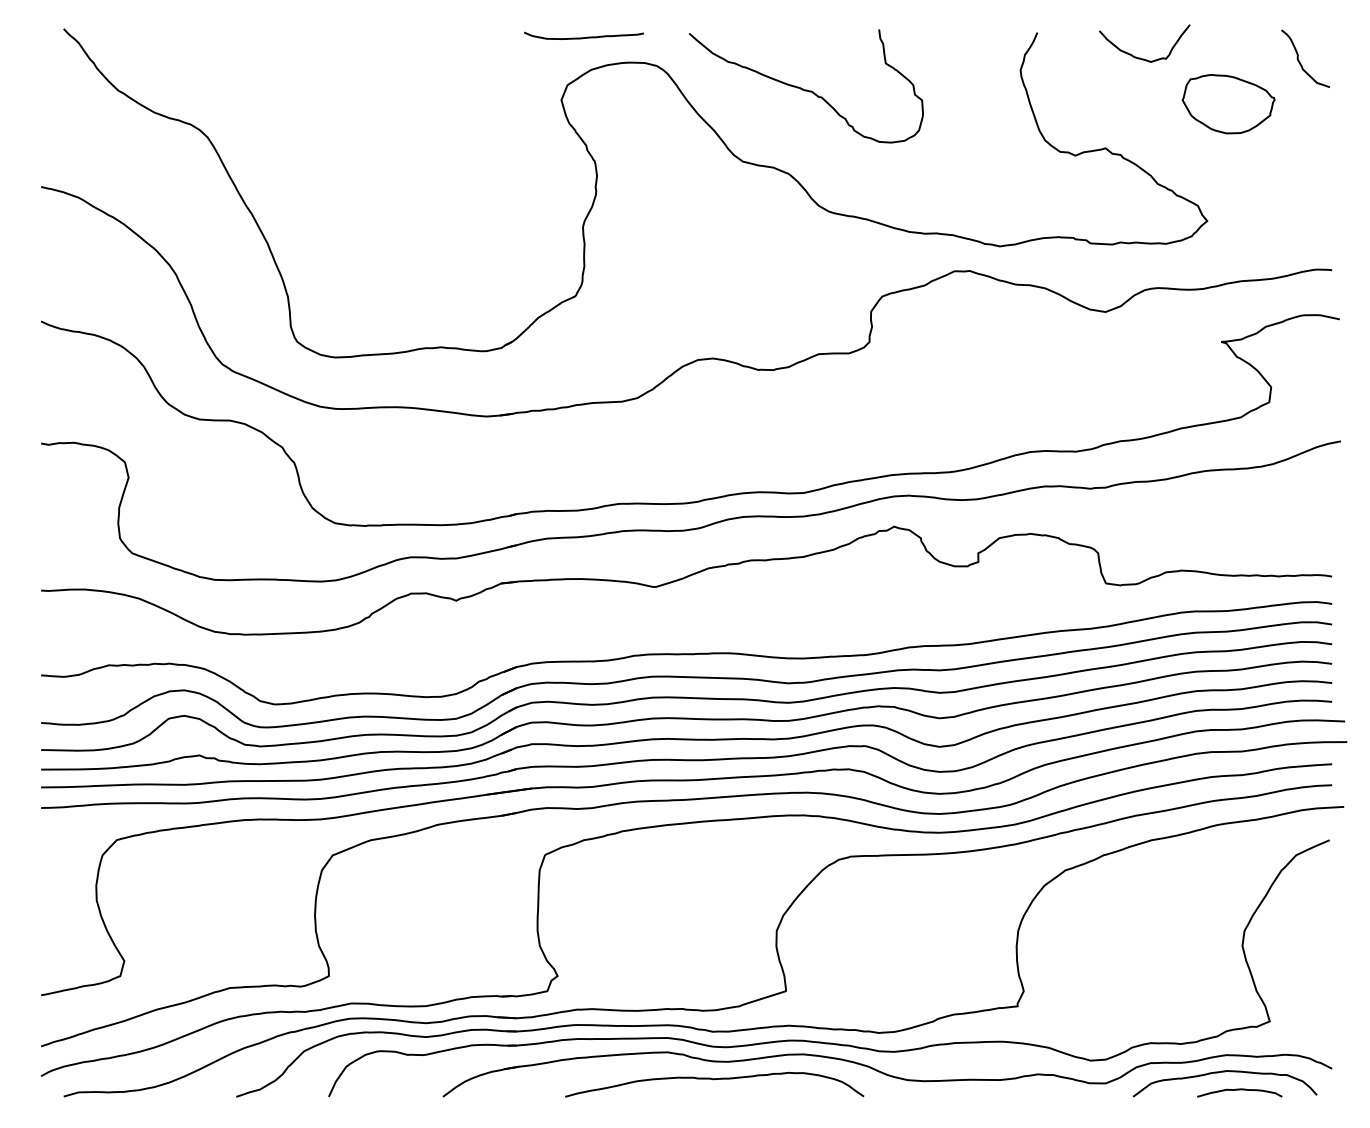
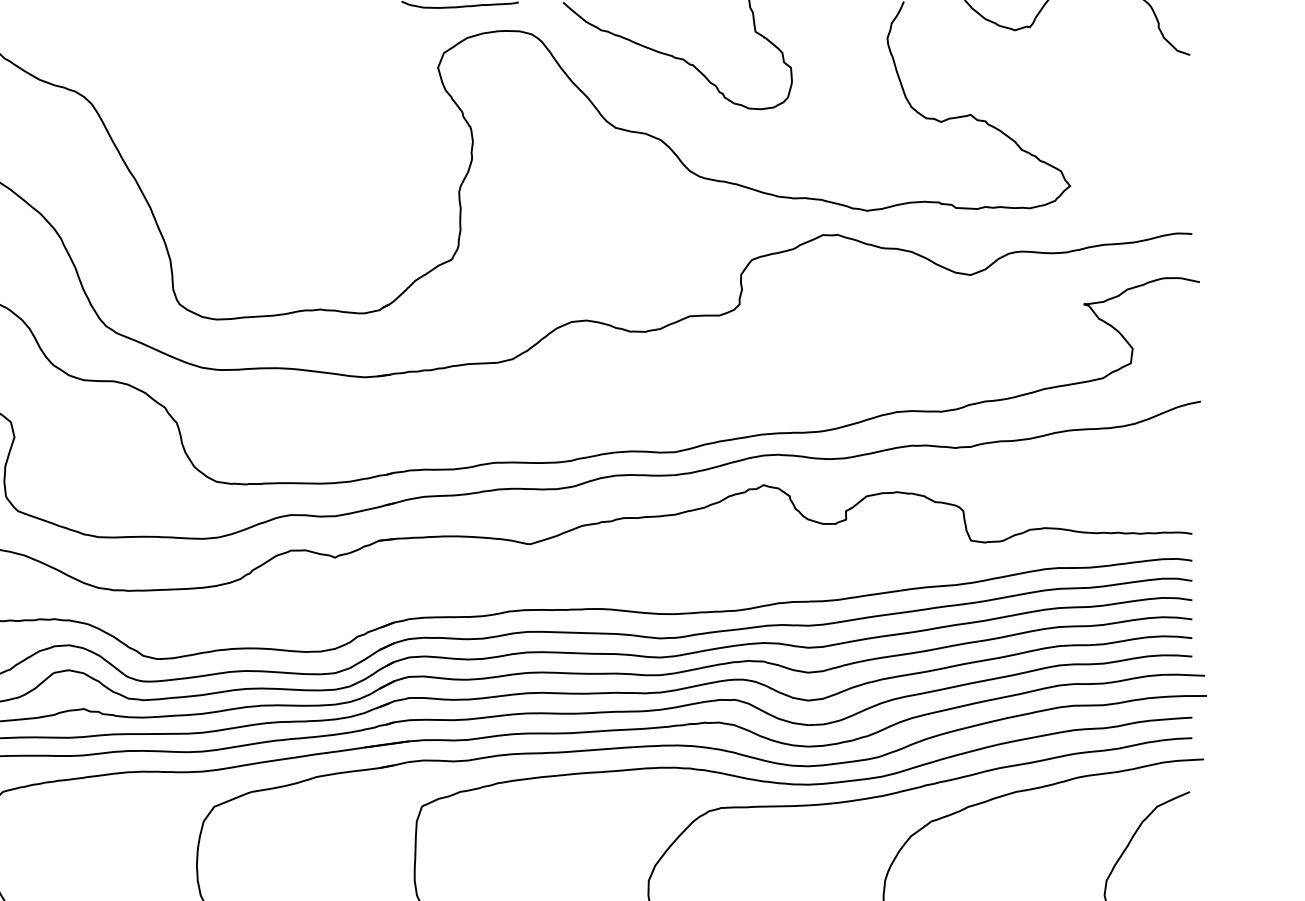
part: (1228, 104) -> (1090, 71), removed

